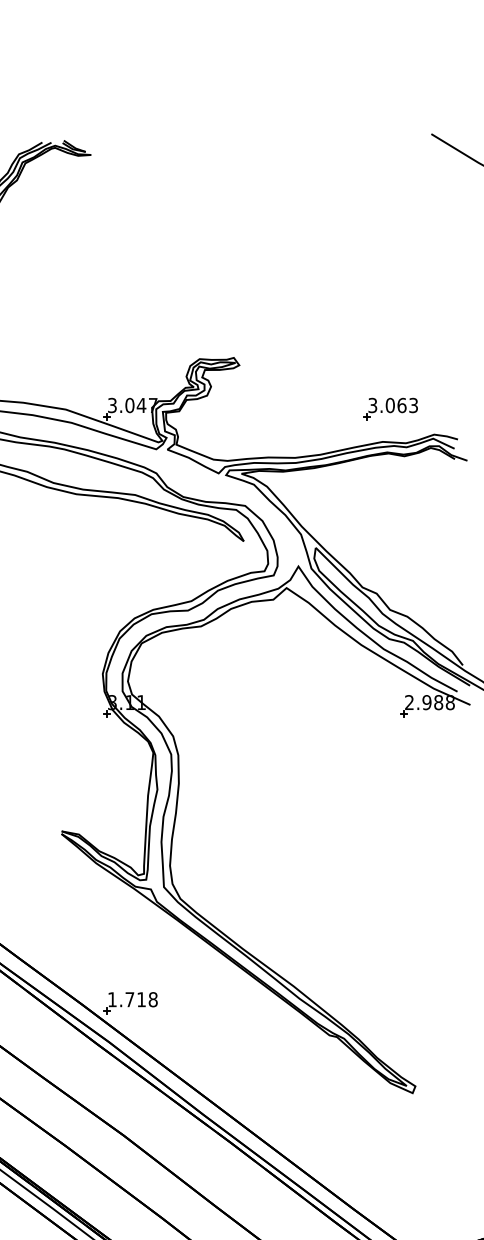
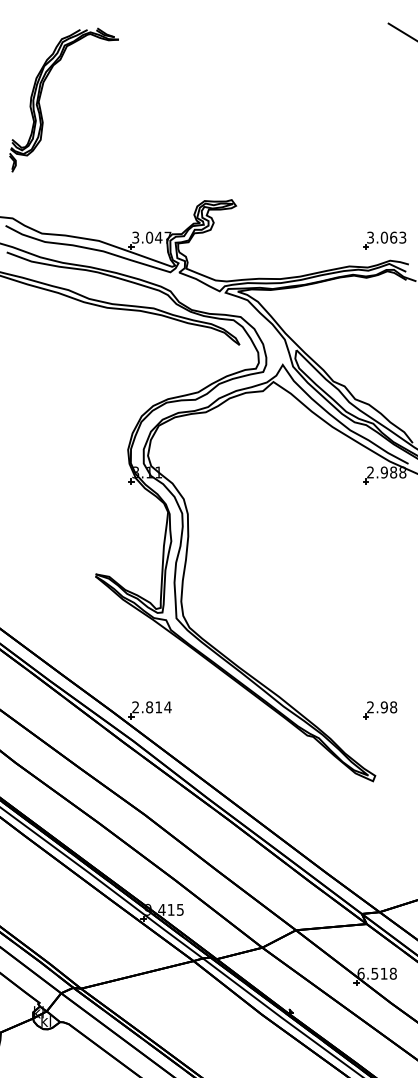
part: (390, 409) -> (384, 240), moved
text: (132, 999) -> (151, 707), 1.718 -> 2.814
part: (422, 1003) -> (380, 710), added

